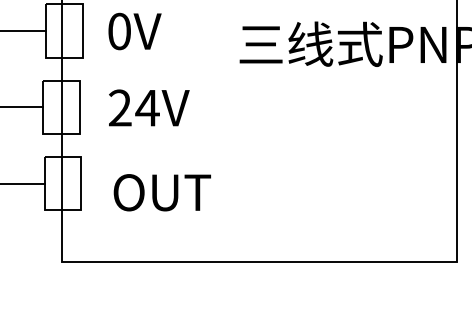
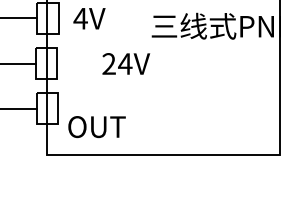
text: (119, 31) -> (80, 18), 0V -> 4V
text: (149, 107) -> (126, 63), moved
text: (161, 193) -> (96, 127), moved

